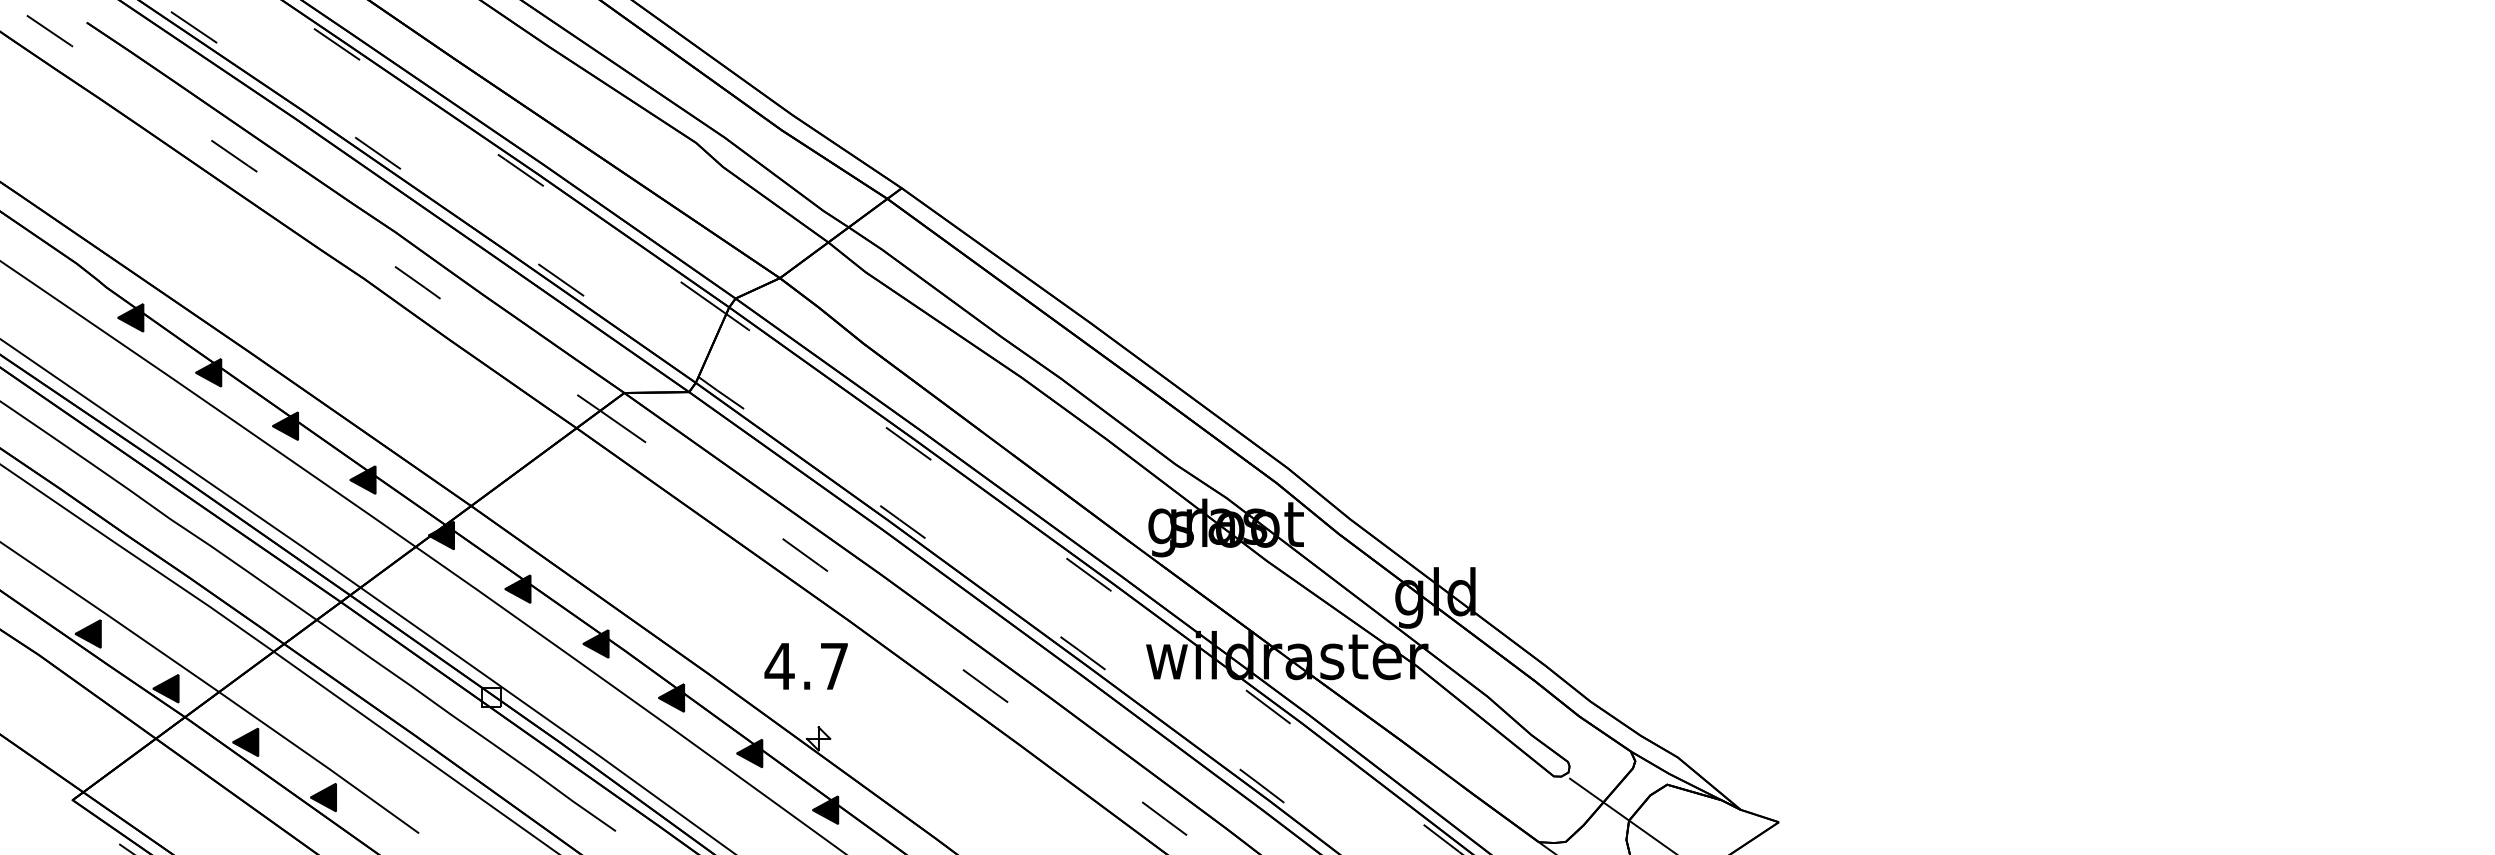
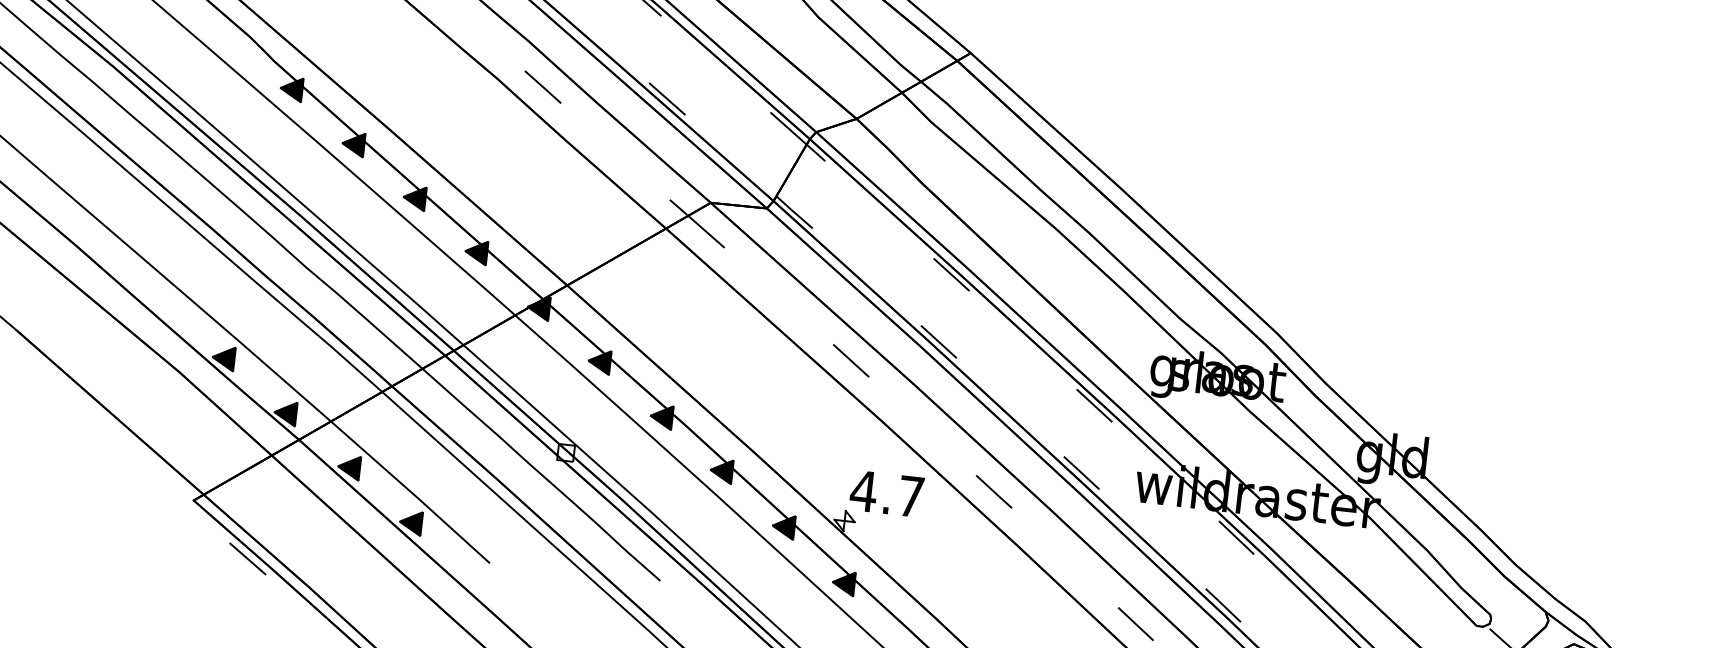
text: (805, 666) -> (886, 493), moved

